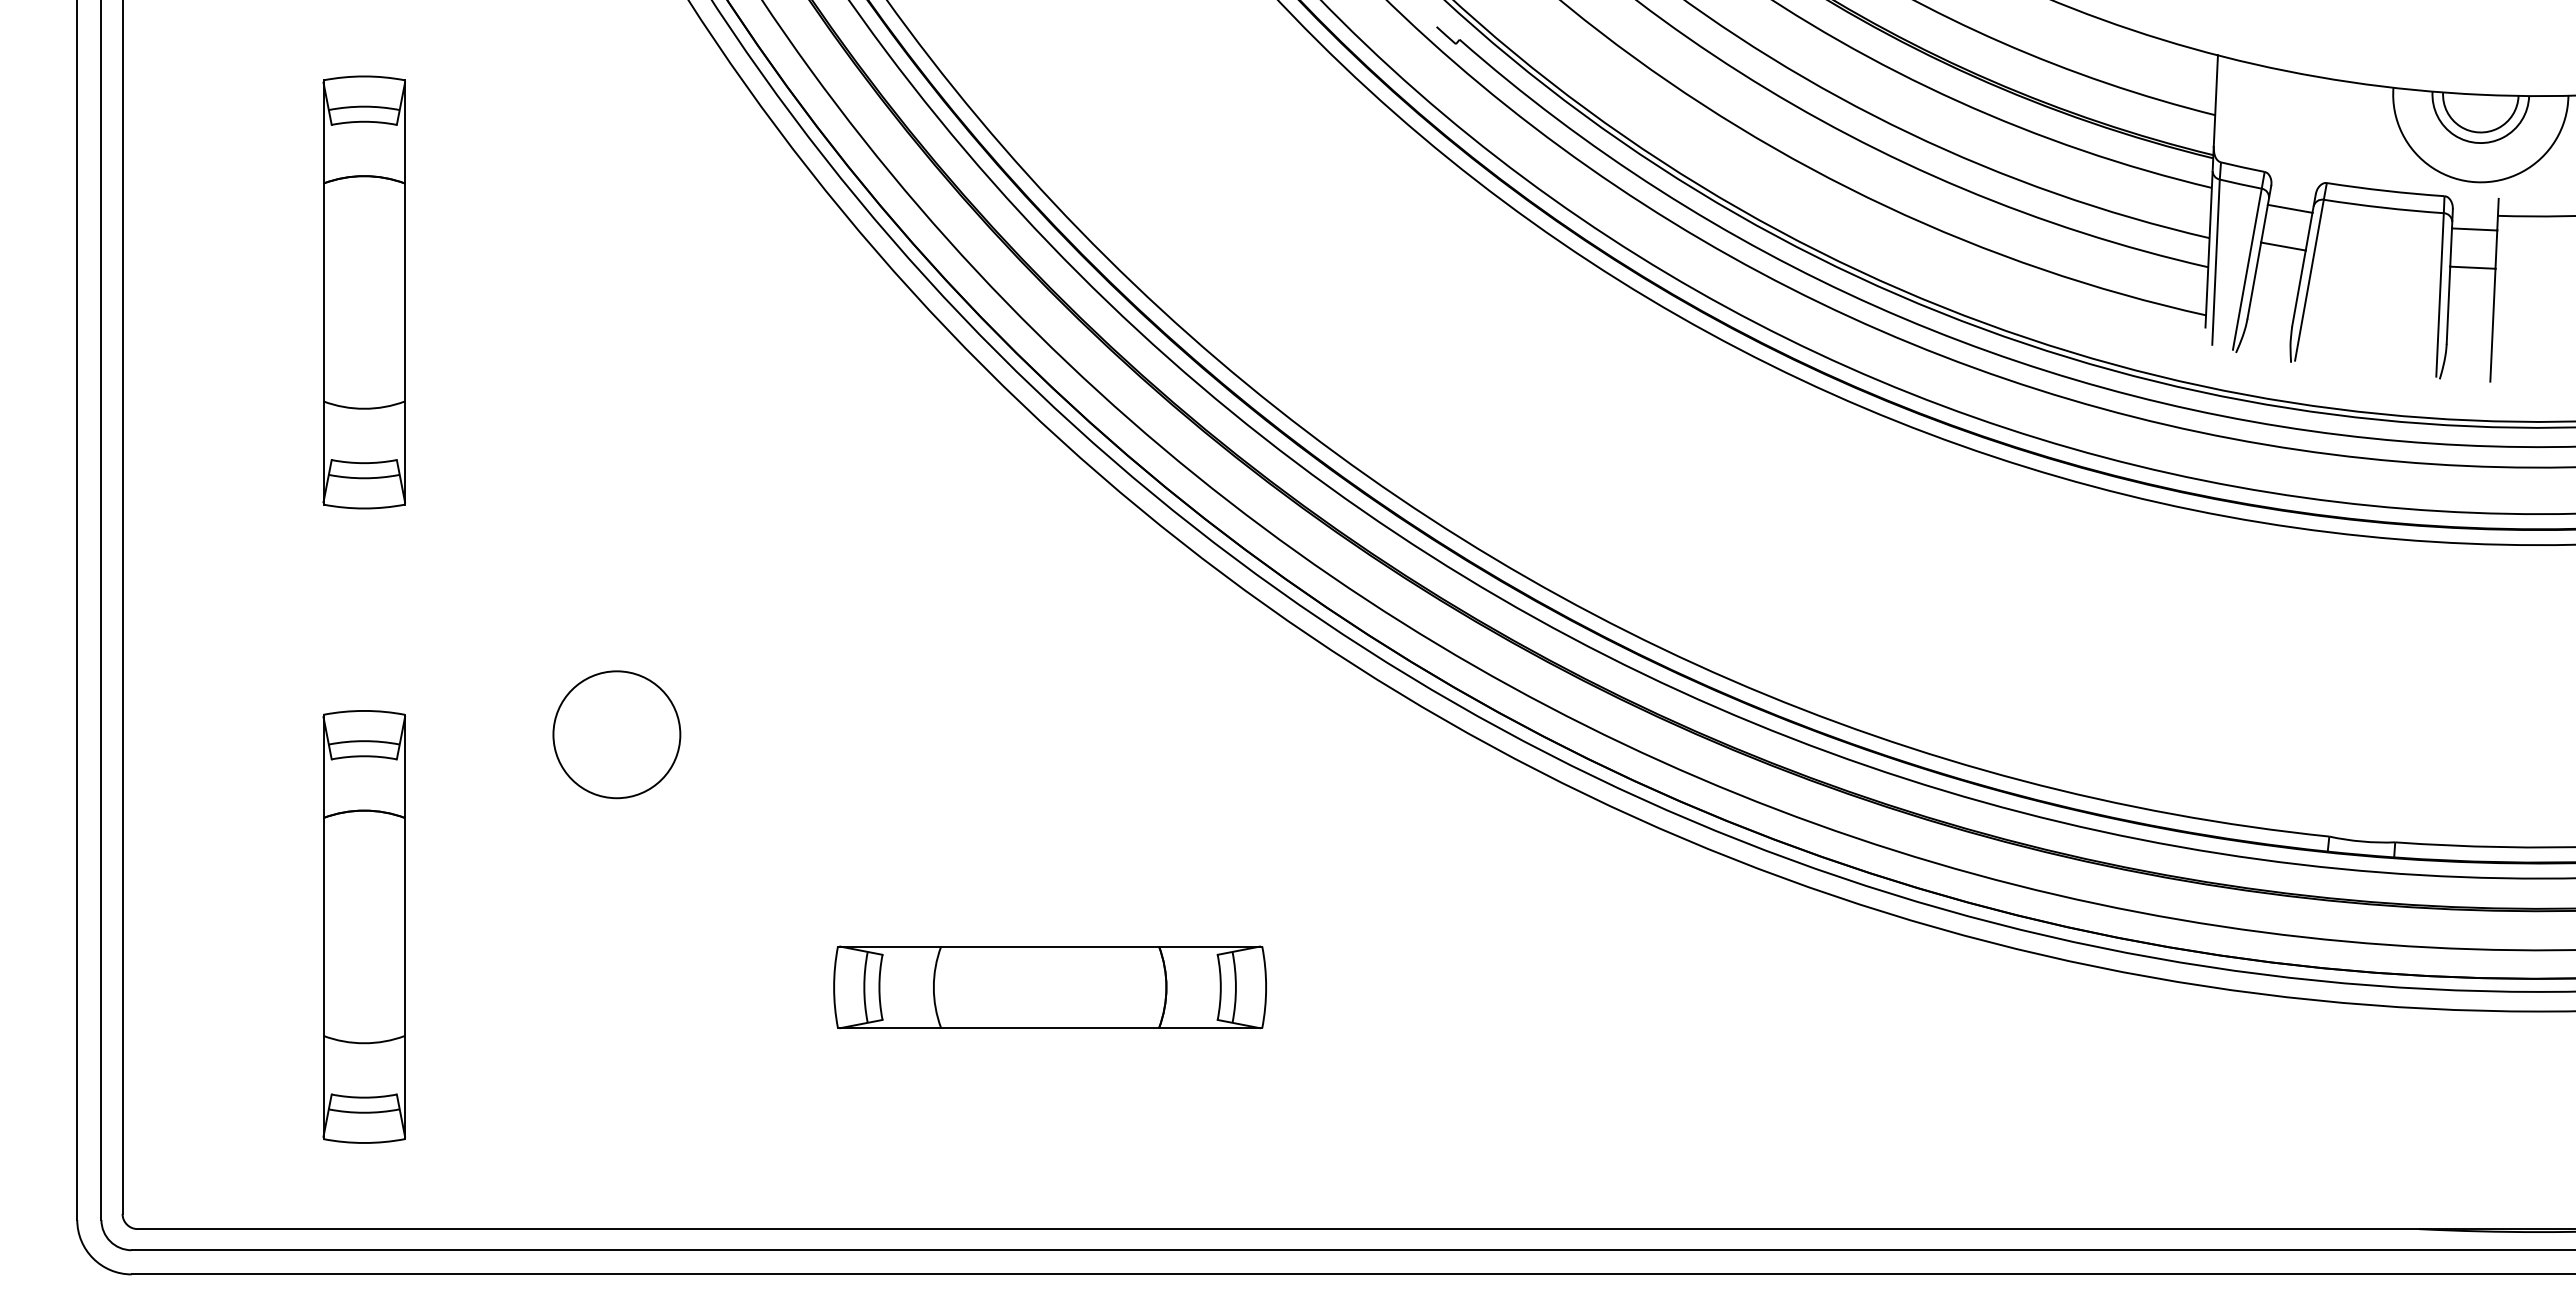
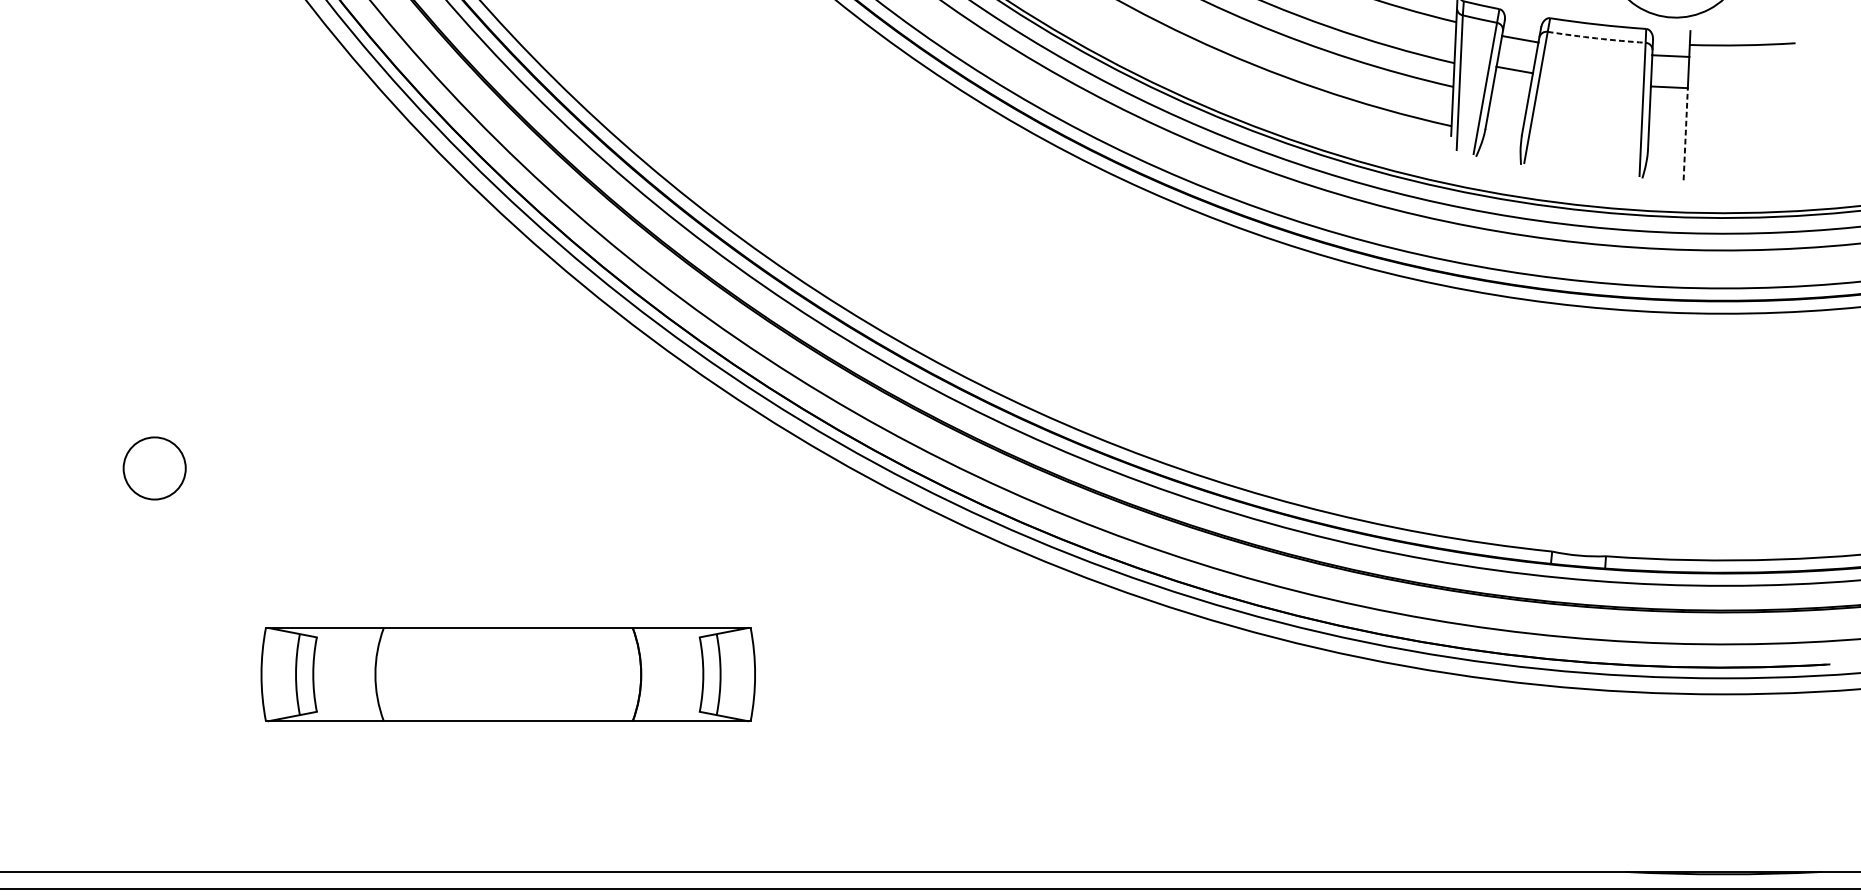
arc: (2383, 207) -> (1596, 38), solid -> dashed
line: (2492, 325) -> (1685, 134), solid -> dashed
circle: (616, 734) -> (154, 468), size x0.6
part: (1049, 987) -> (507, 674), size x1.4

